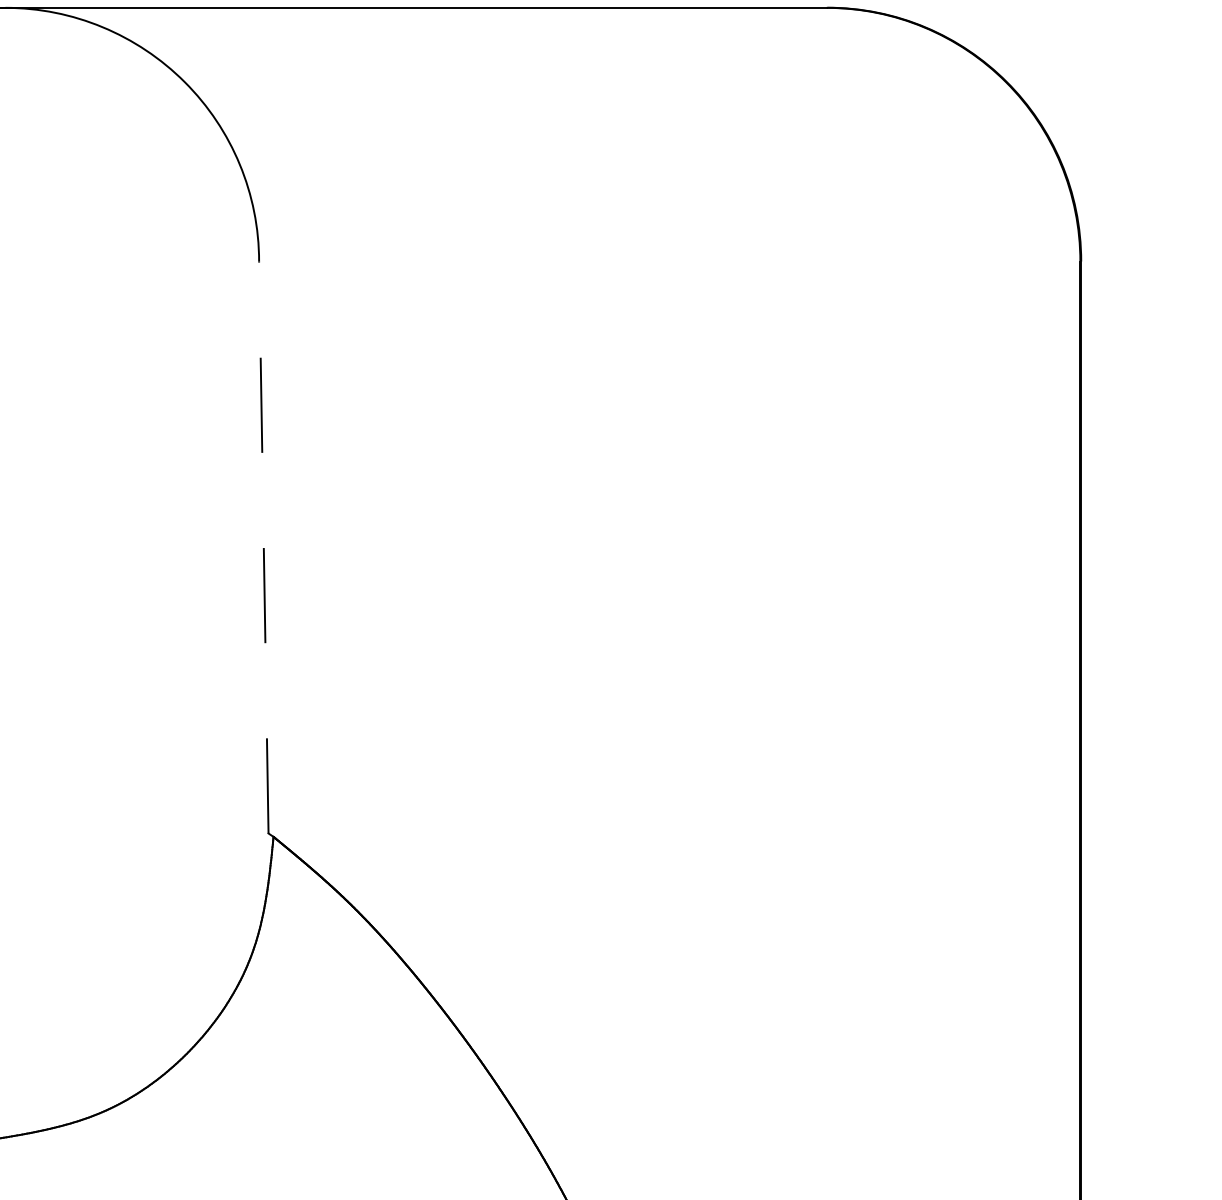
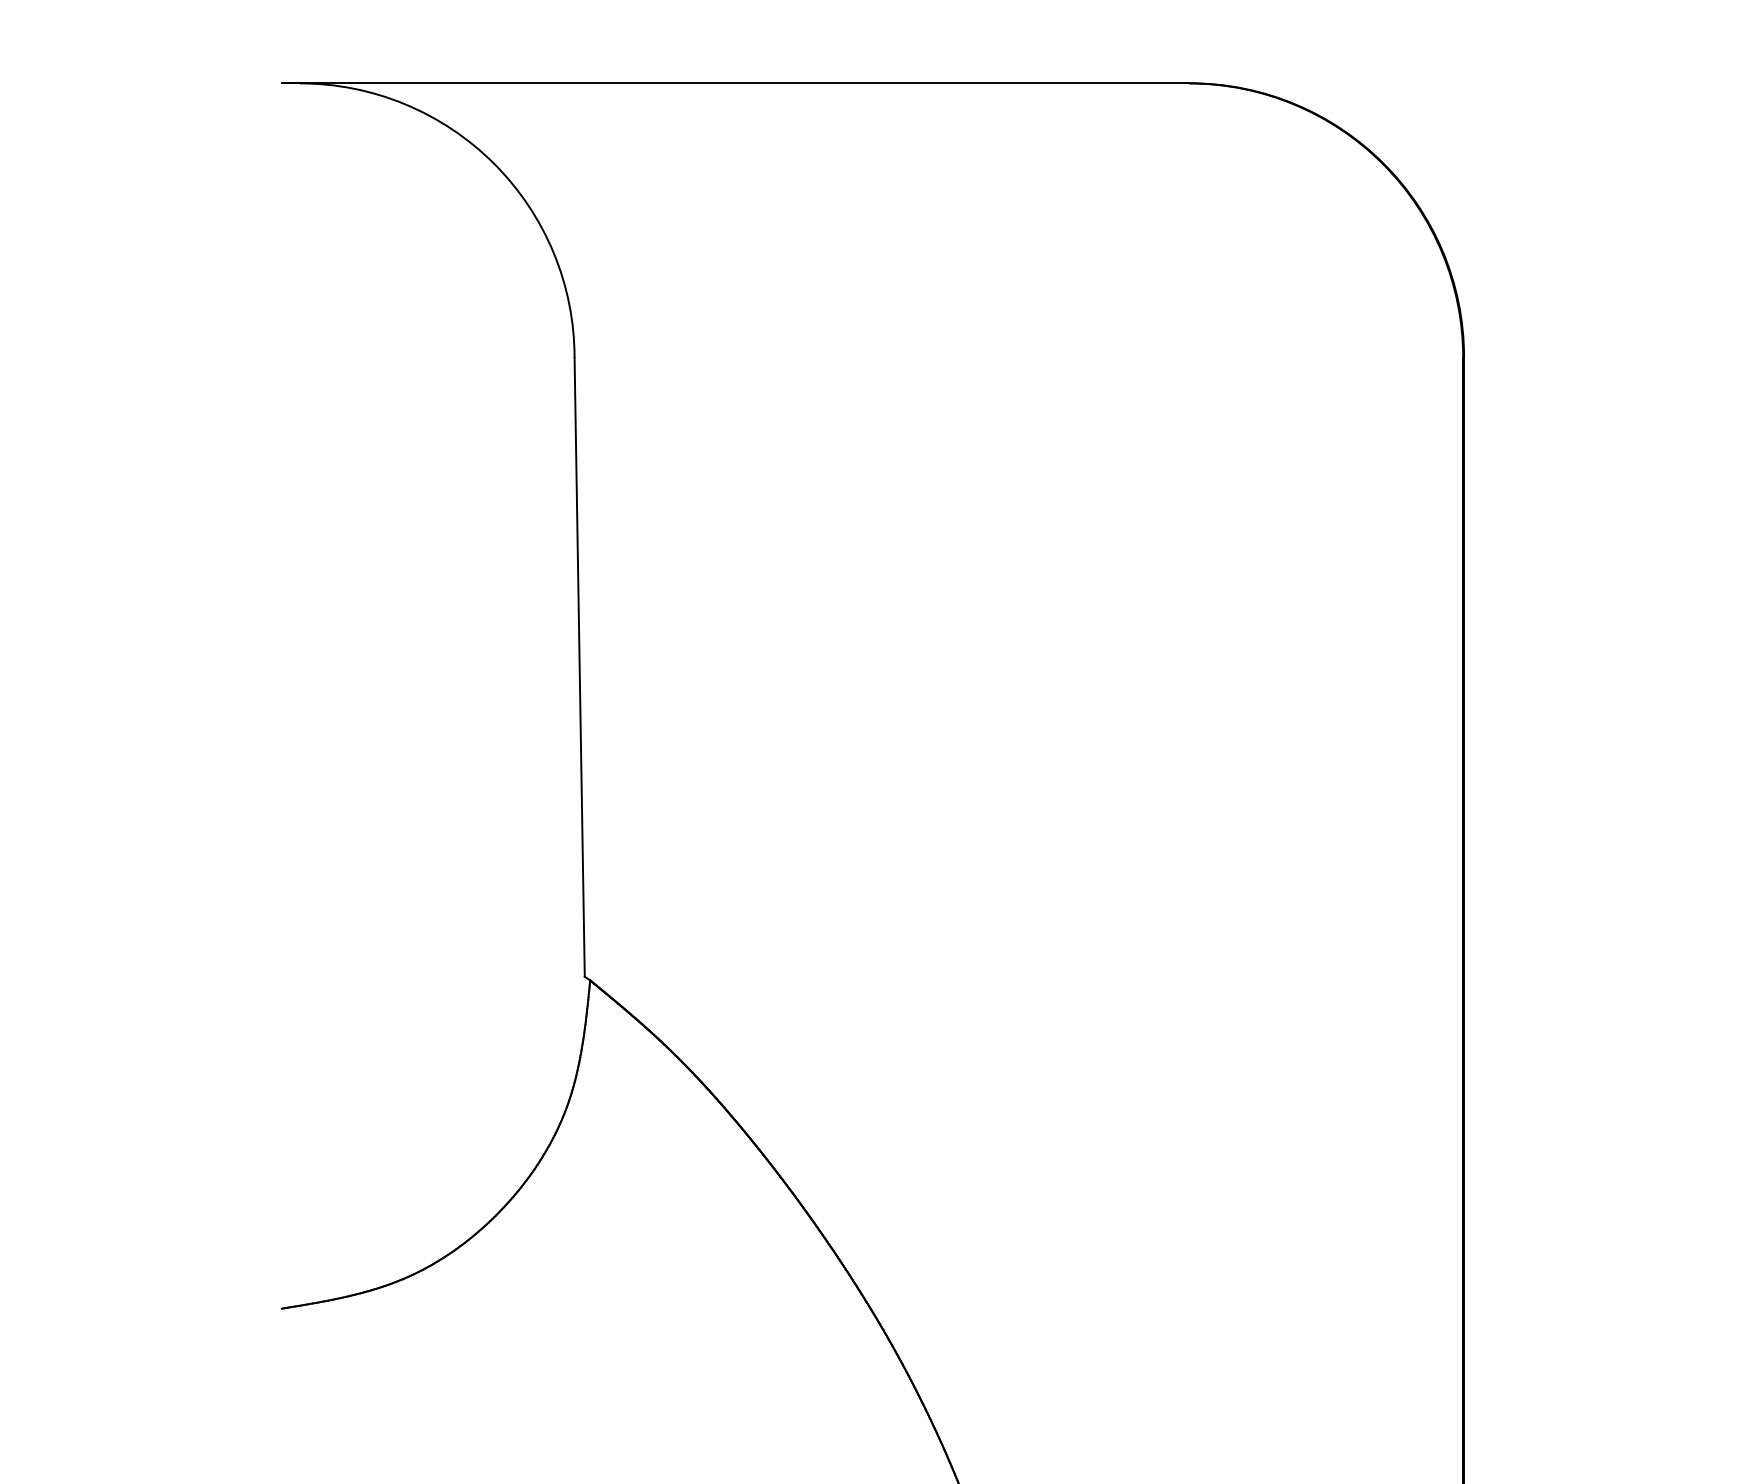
line: (263, 546) -> (579, 666), dashed -> solid

